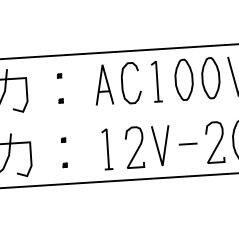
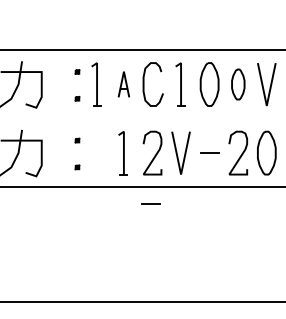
part: (211, 78) -> (238, 84), size x0.7
part: (103, 84) -> (123, 84), size x0.6
part: (78, 86) -> (96, 84), added
line: (135, 194) -> (150, 203), added

